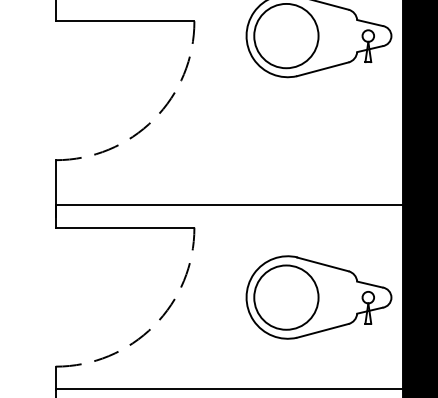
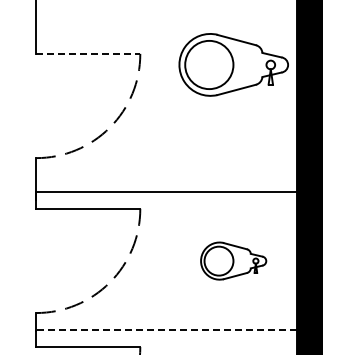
line: (125, 20) -> (88, 53), solid -> dashed
part: (318, 296) -> (233, 260), size x0.6
line: (229, 389) -> (166, 330), solid -> dashed

